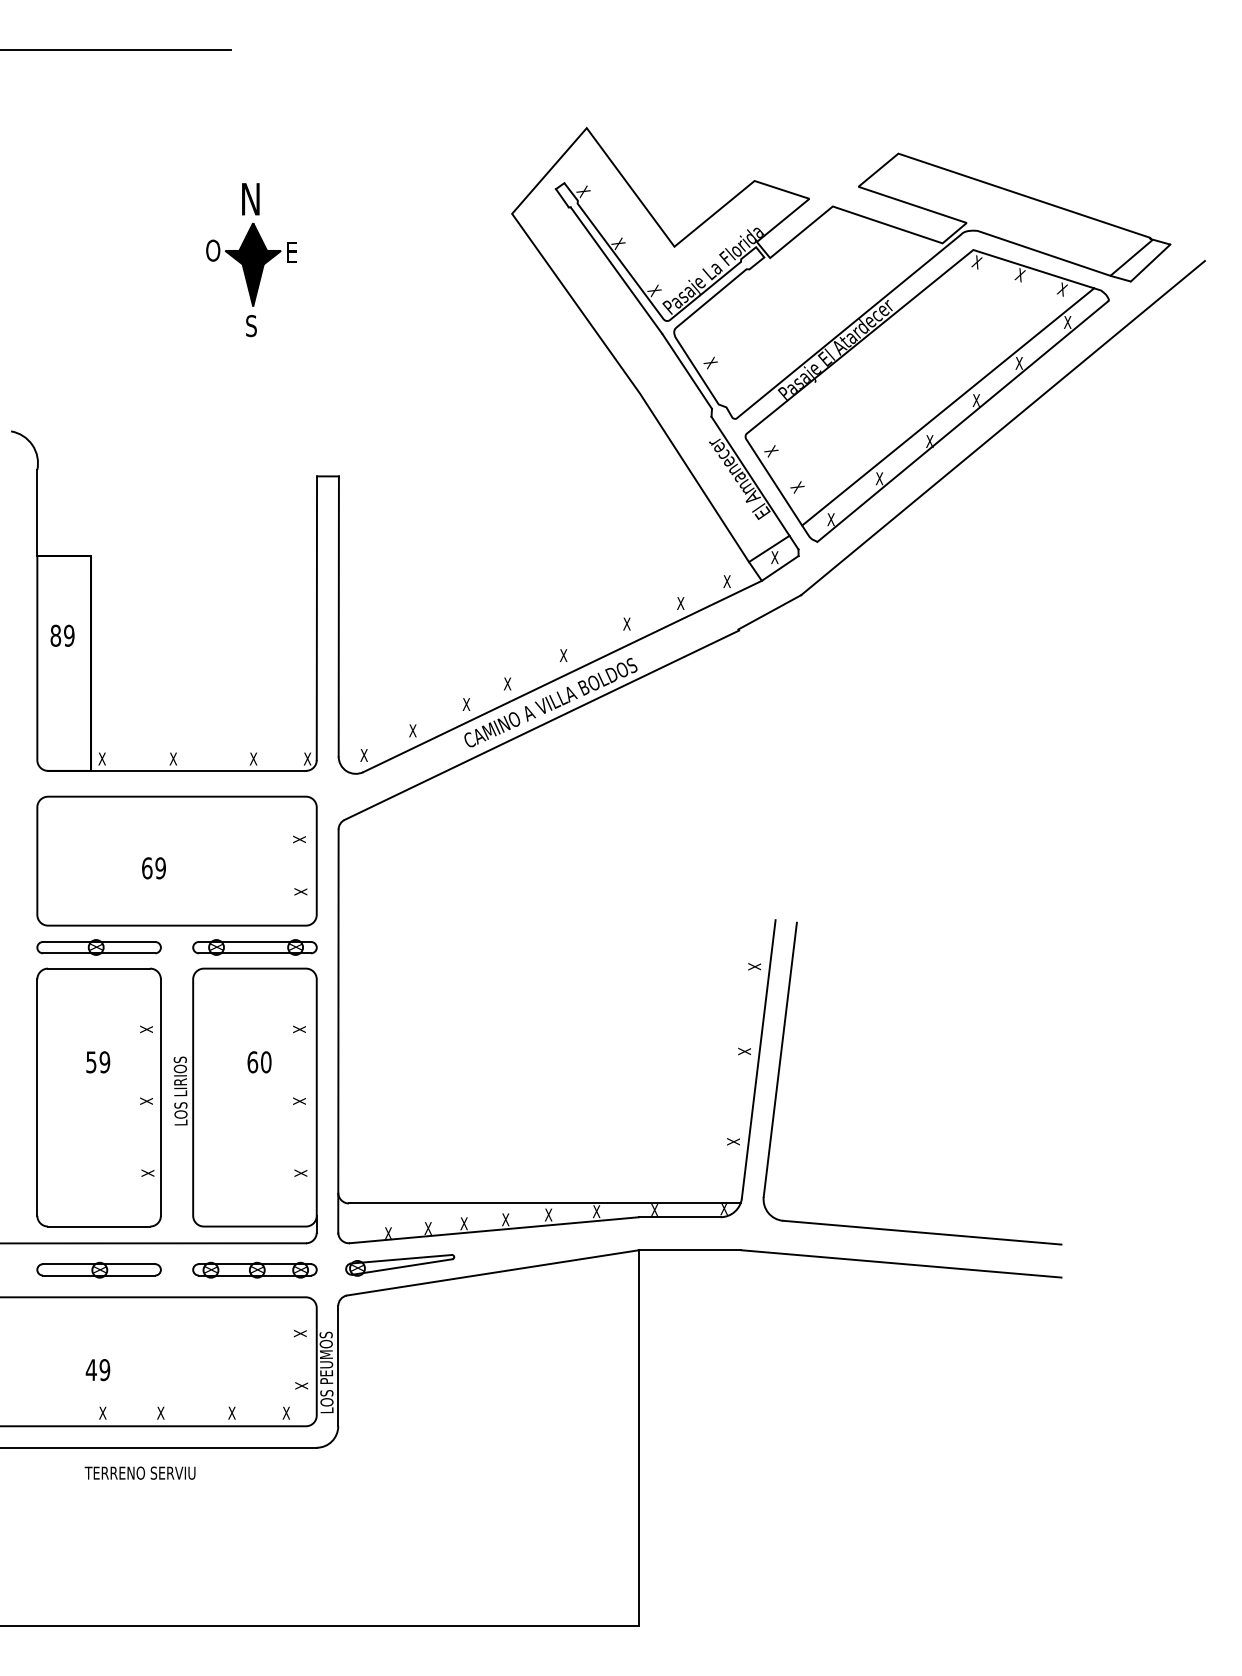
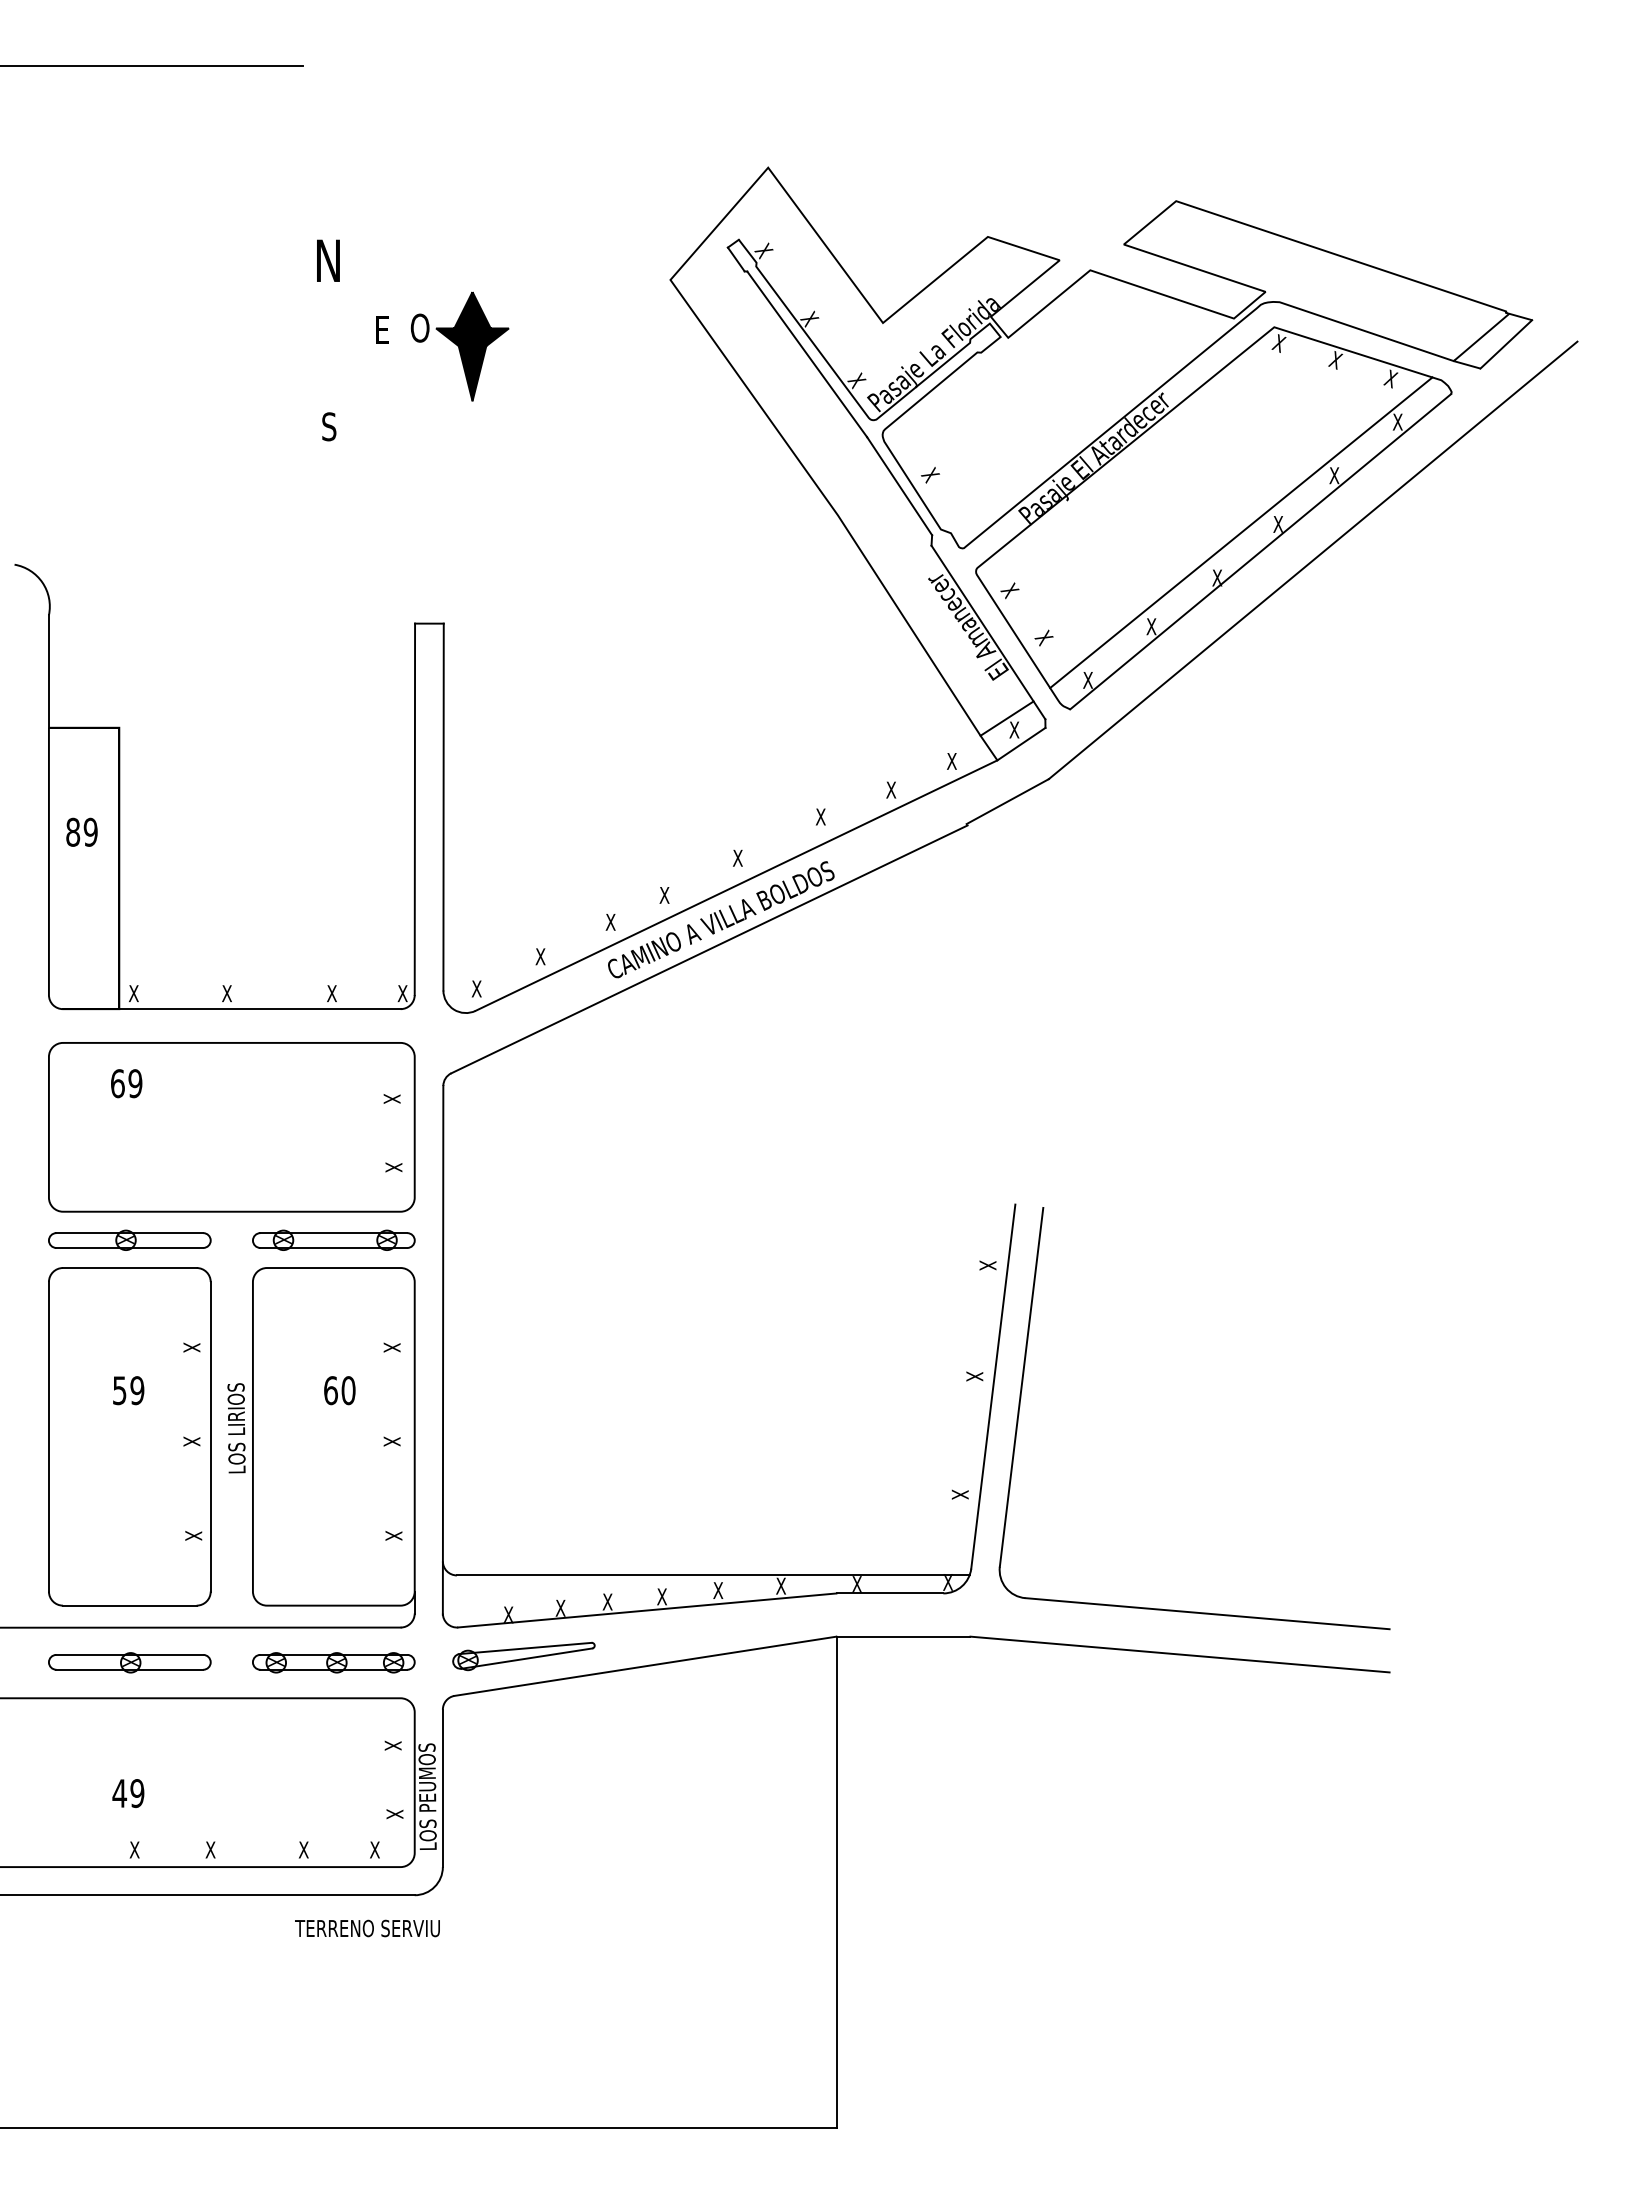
part: (243, 264) -> (459, 346), moved
text: (153, 868) -> (126, 1083), moved
text: (140, 1473) -> (367, 1928), moved

